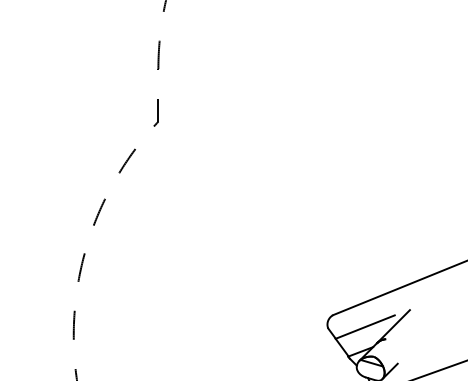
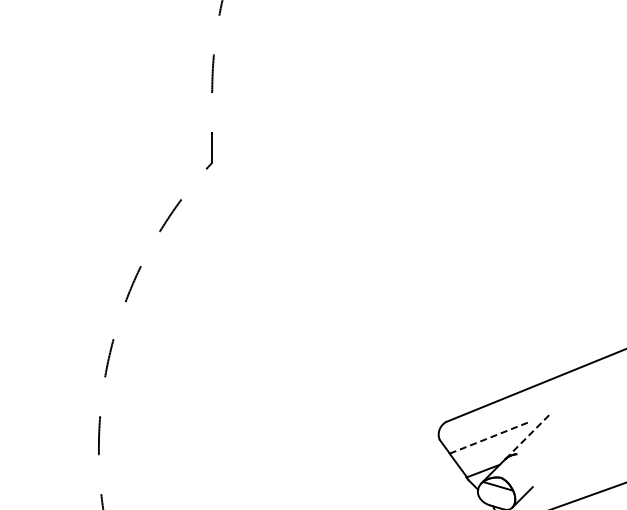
line: (365, 326) -> (489, 437), solid -> dashed
line: (393, 326) -> (526, 437), solid -> dashed

